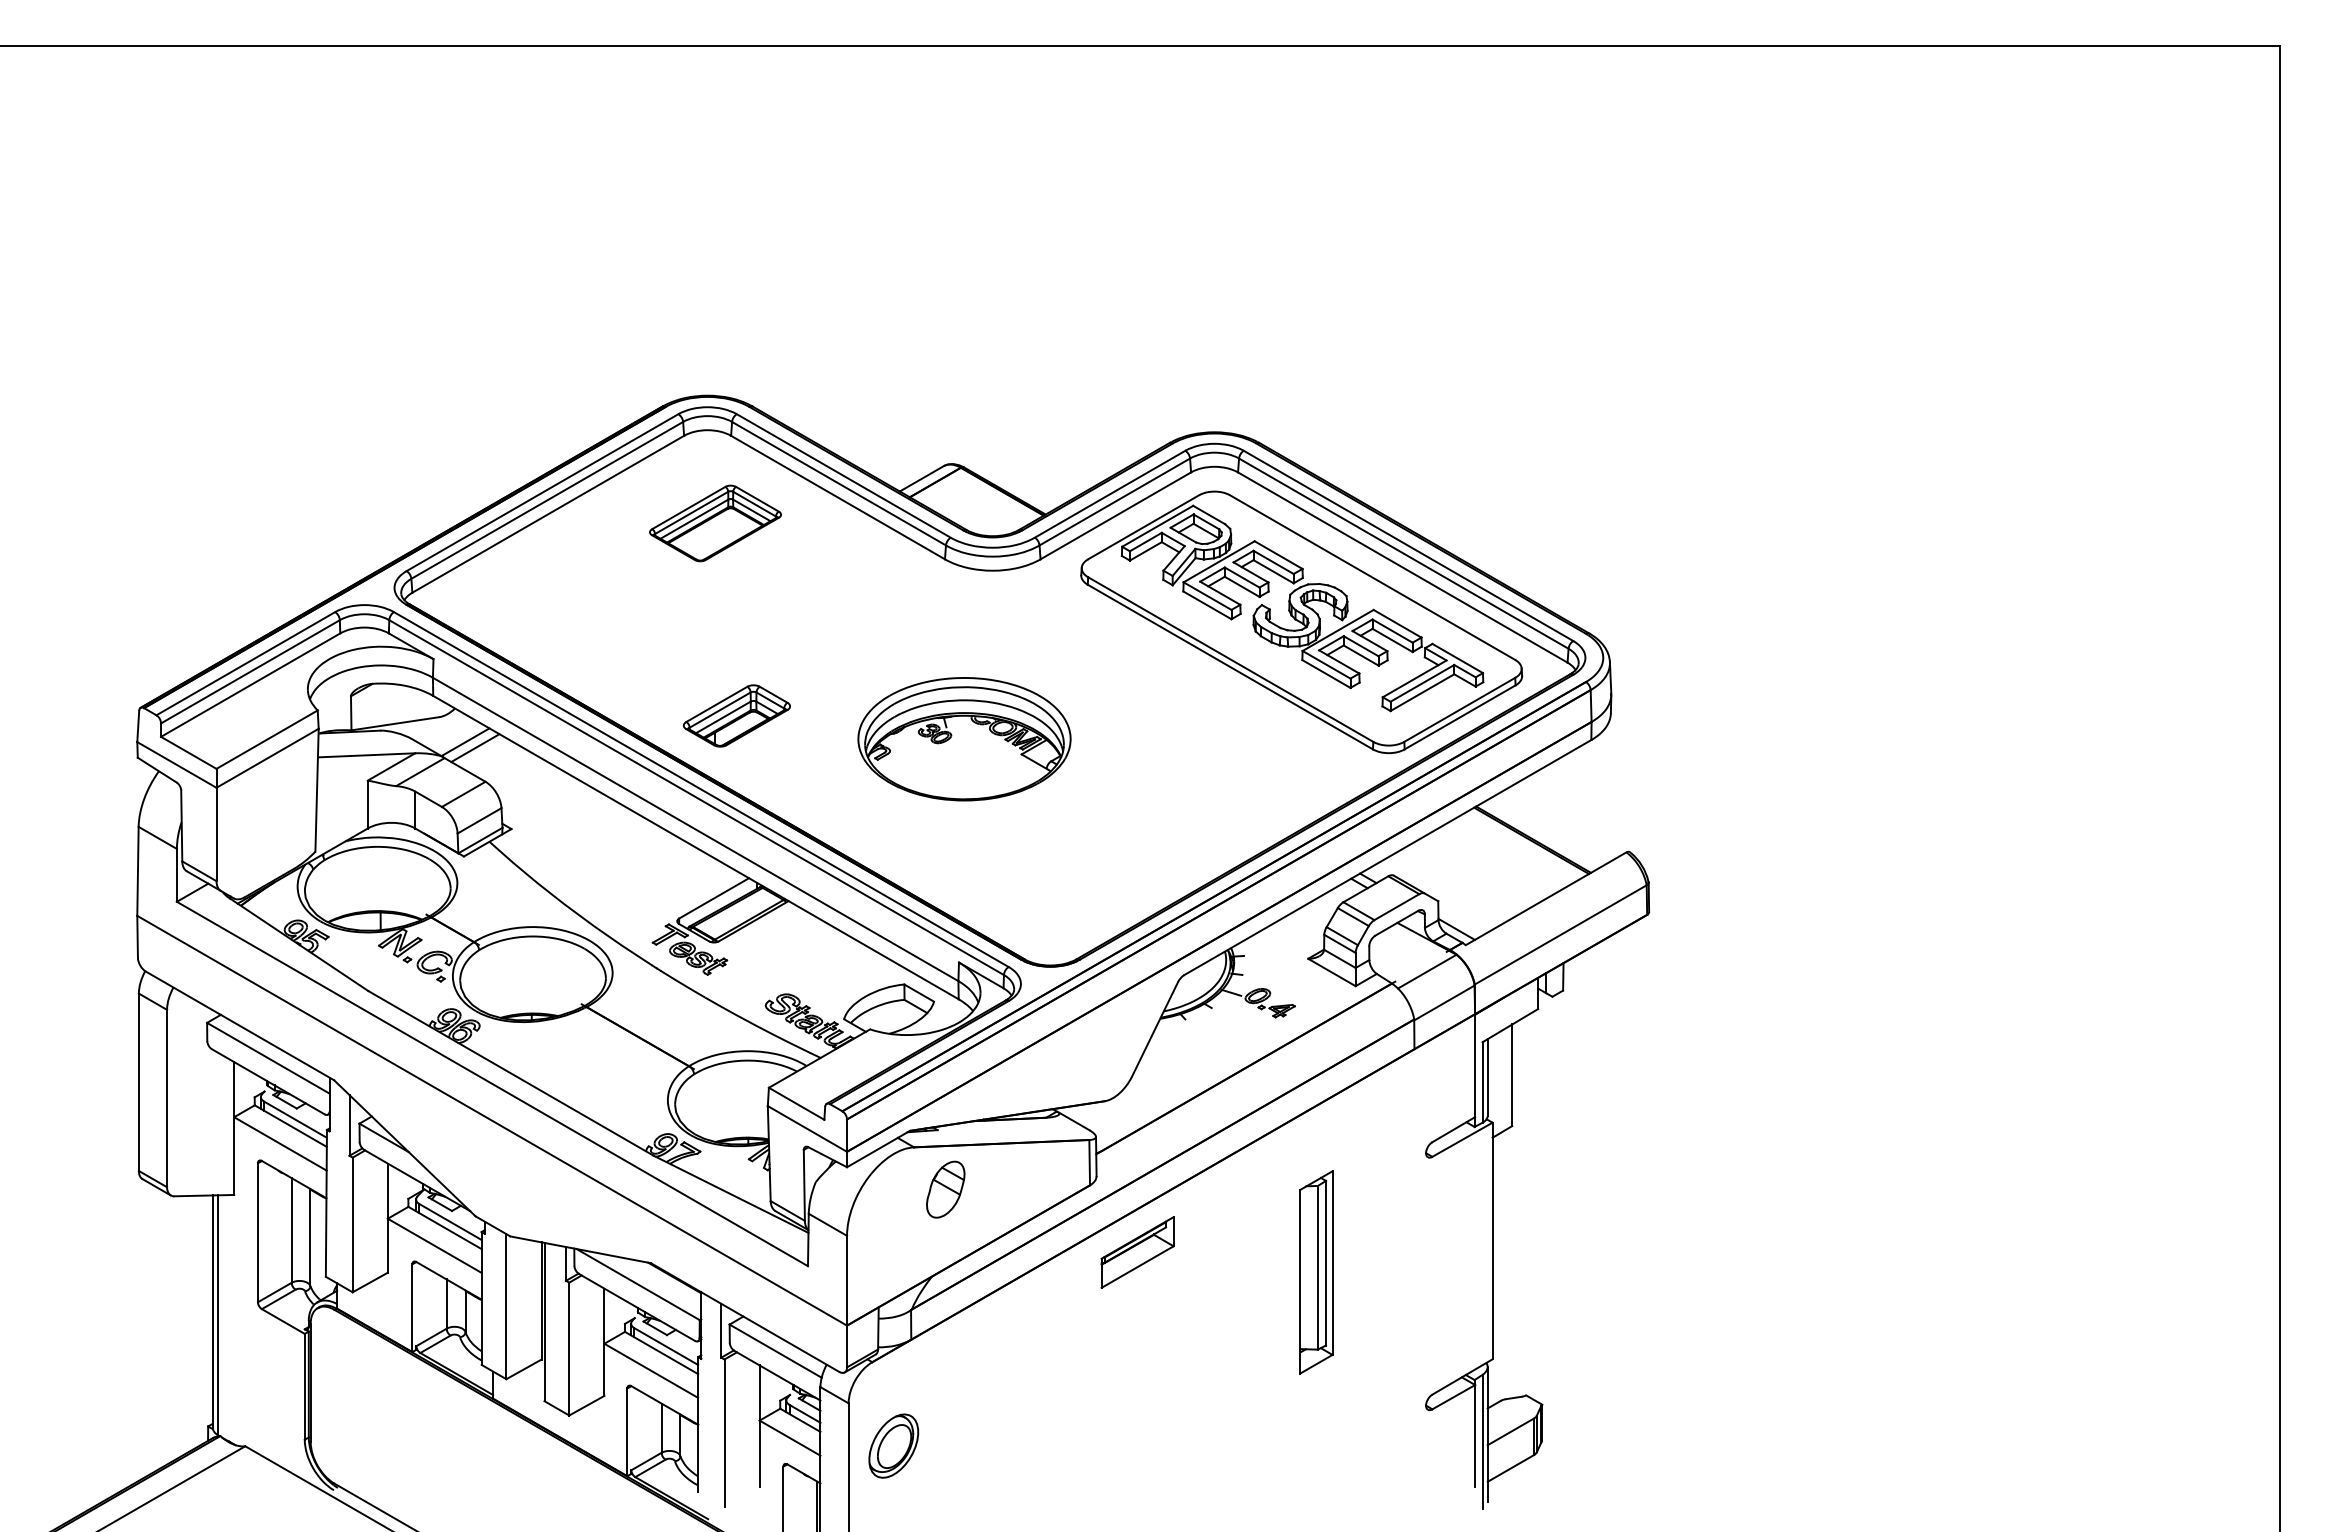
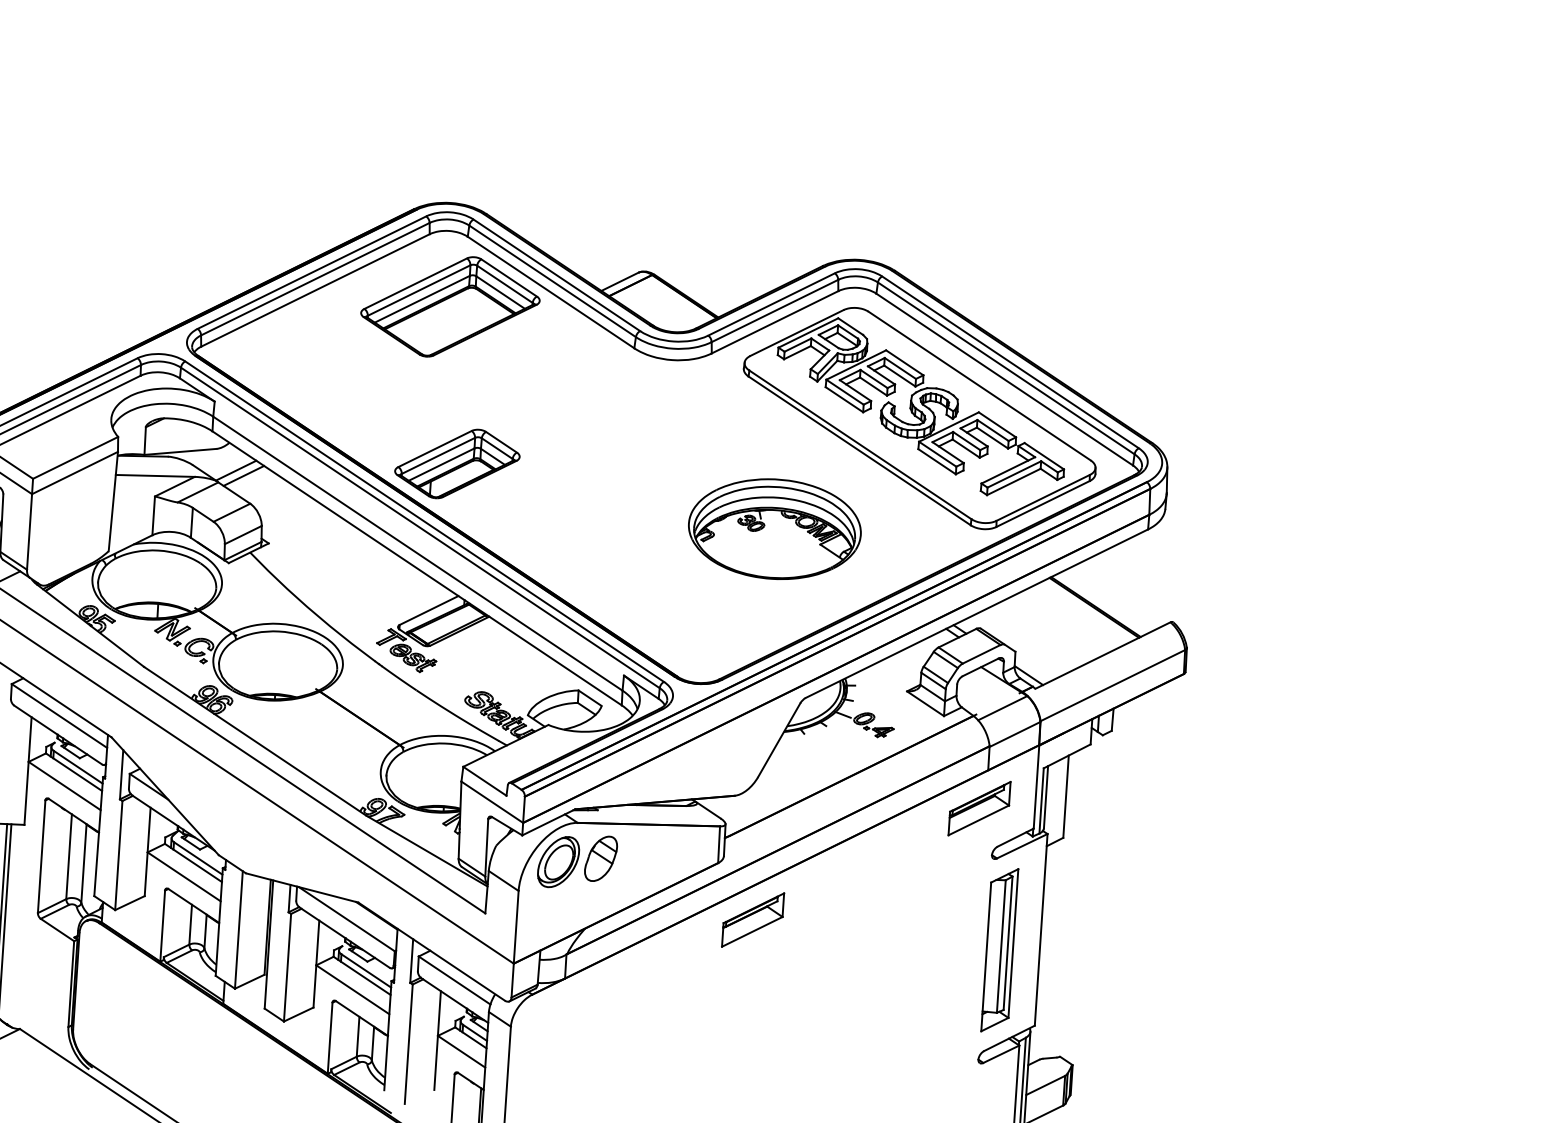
part: (715, 523) -> (450, 306), size x1.67
part: (736, 715) -> (457, 463), size x1.43
part: (964, 739) -> (774, 529), moved
part: (1406, 1096) -> (979, 808), added
part: (1316, 1272) -> (999, 950), moved
part: (893, 1445) -> (558, 861), moved

